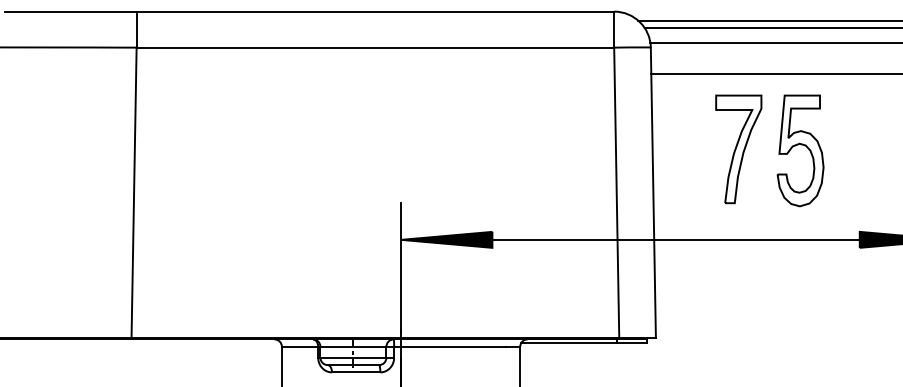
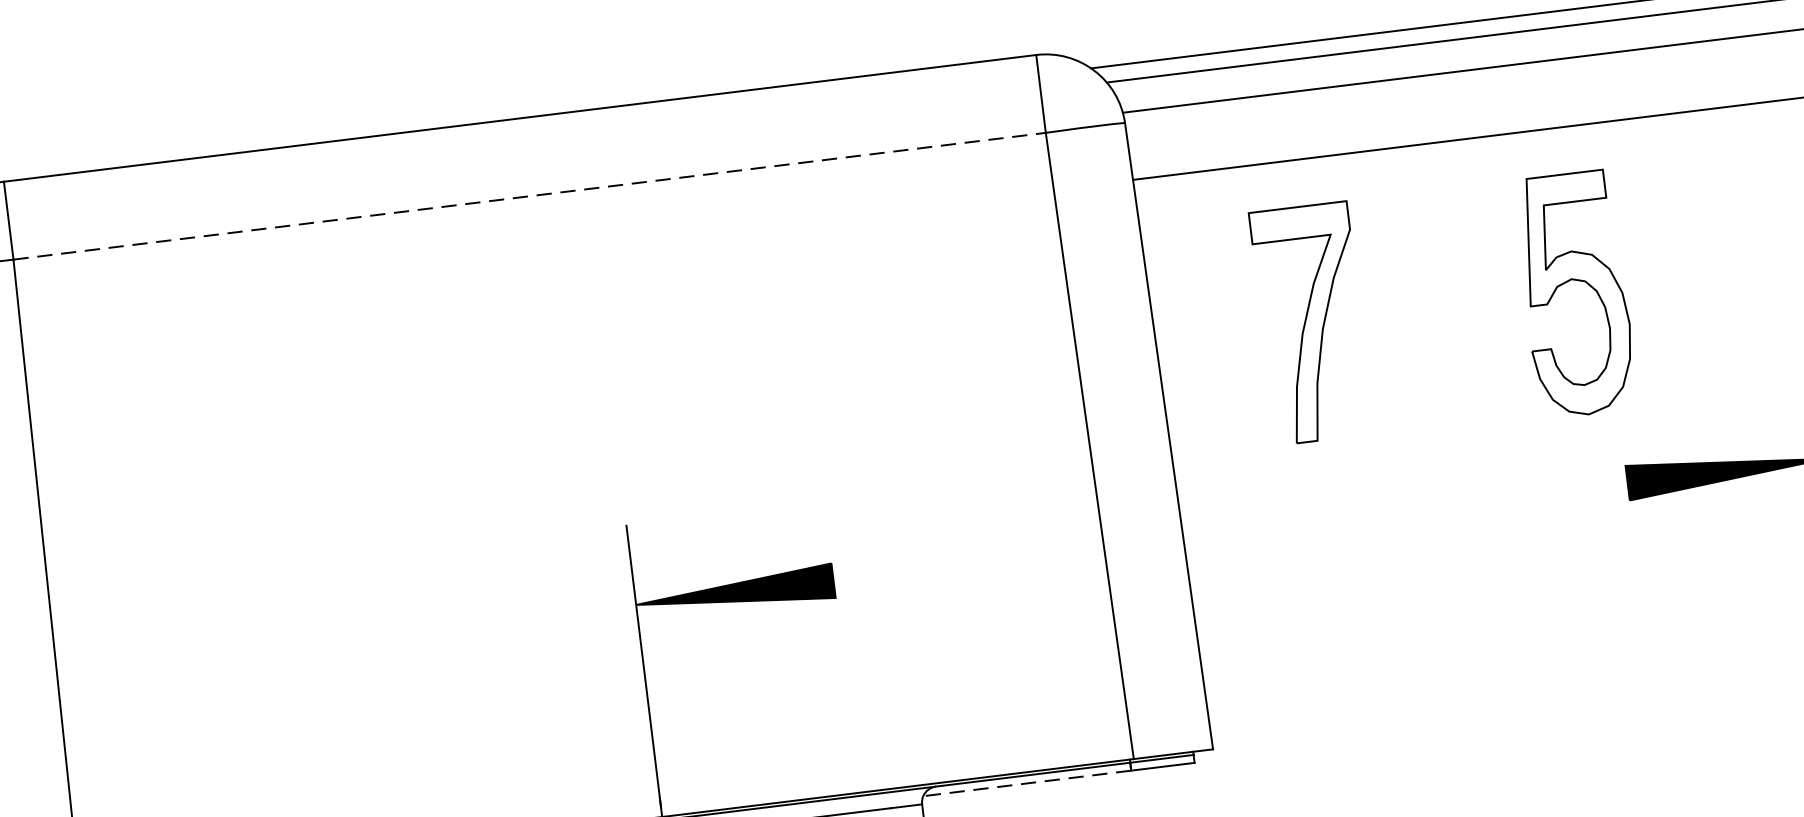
line: (375, 47) -> (529, 195), solid -> dashed
part: (738, 149) -> (1311, 323), moved
part: (800, 150) -> (1575, 293), moved
line: (675, 239) -> (1229, 531), removed
line: (568, 343) -> (1025, 784), solid -> dashed

